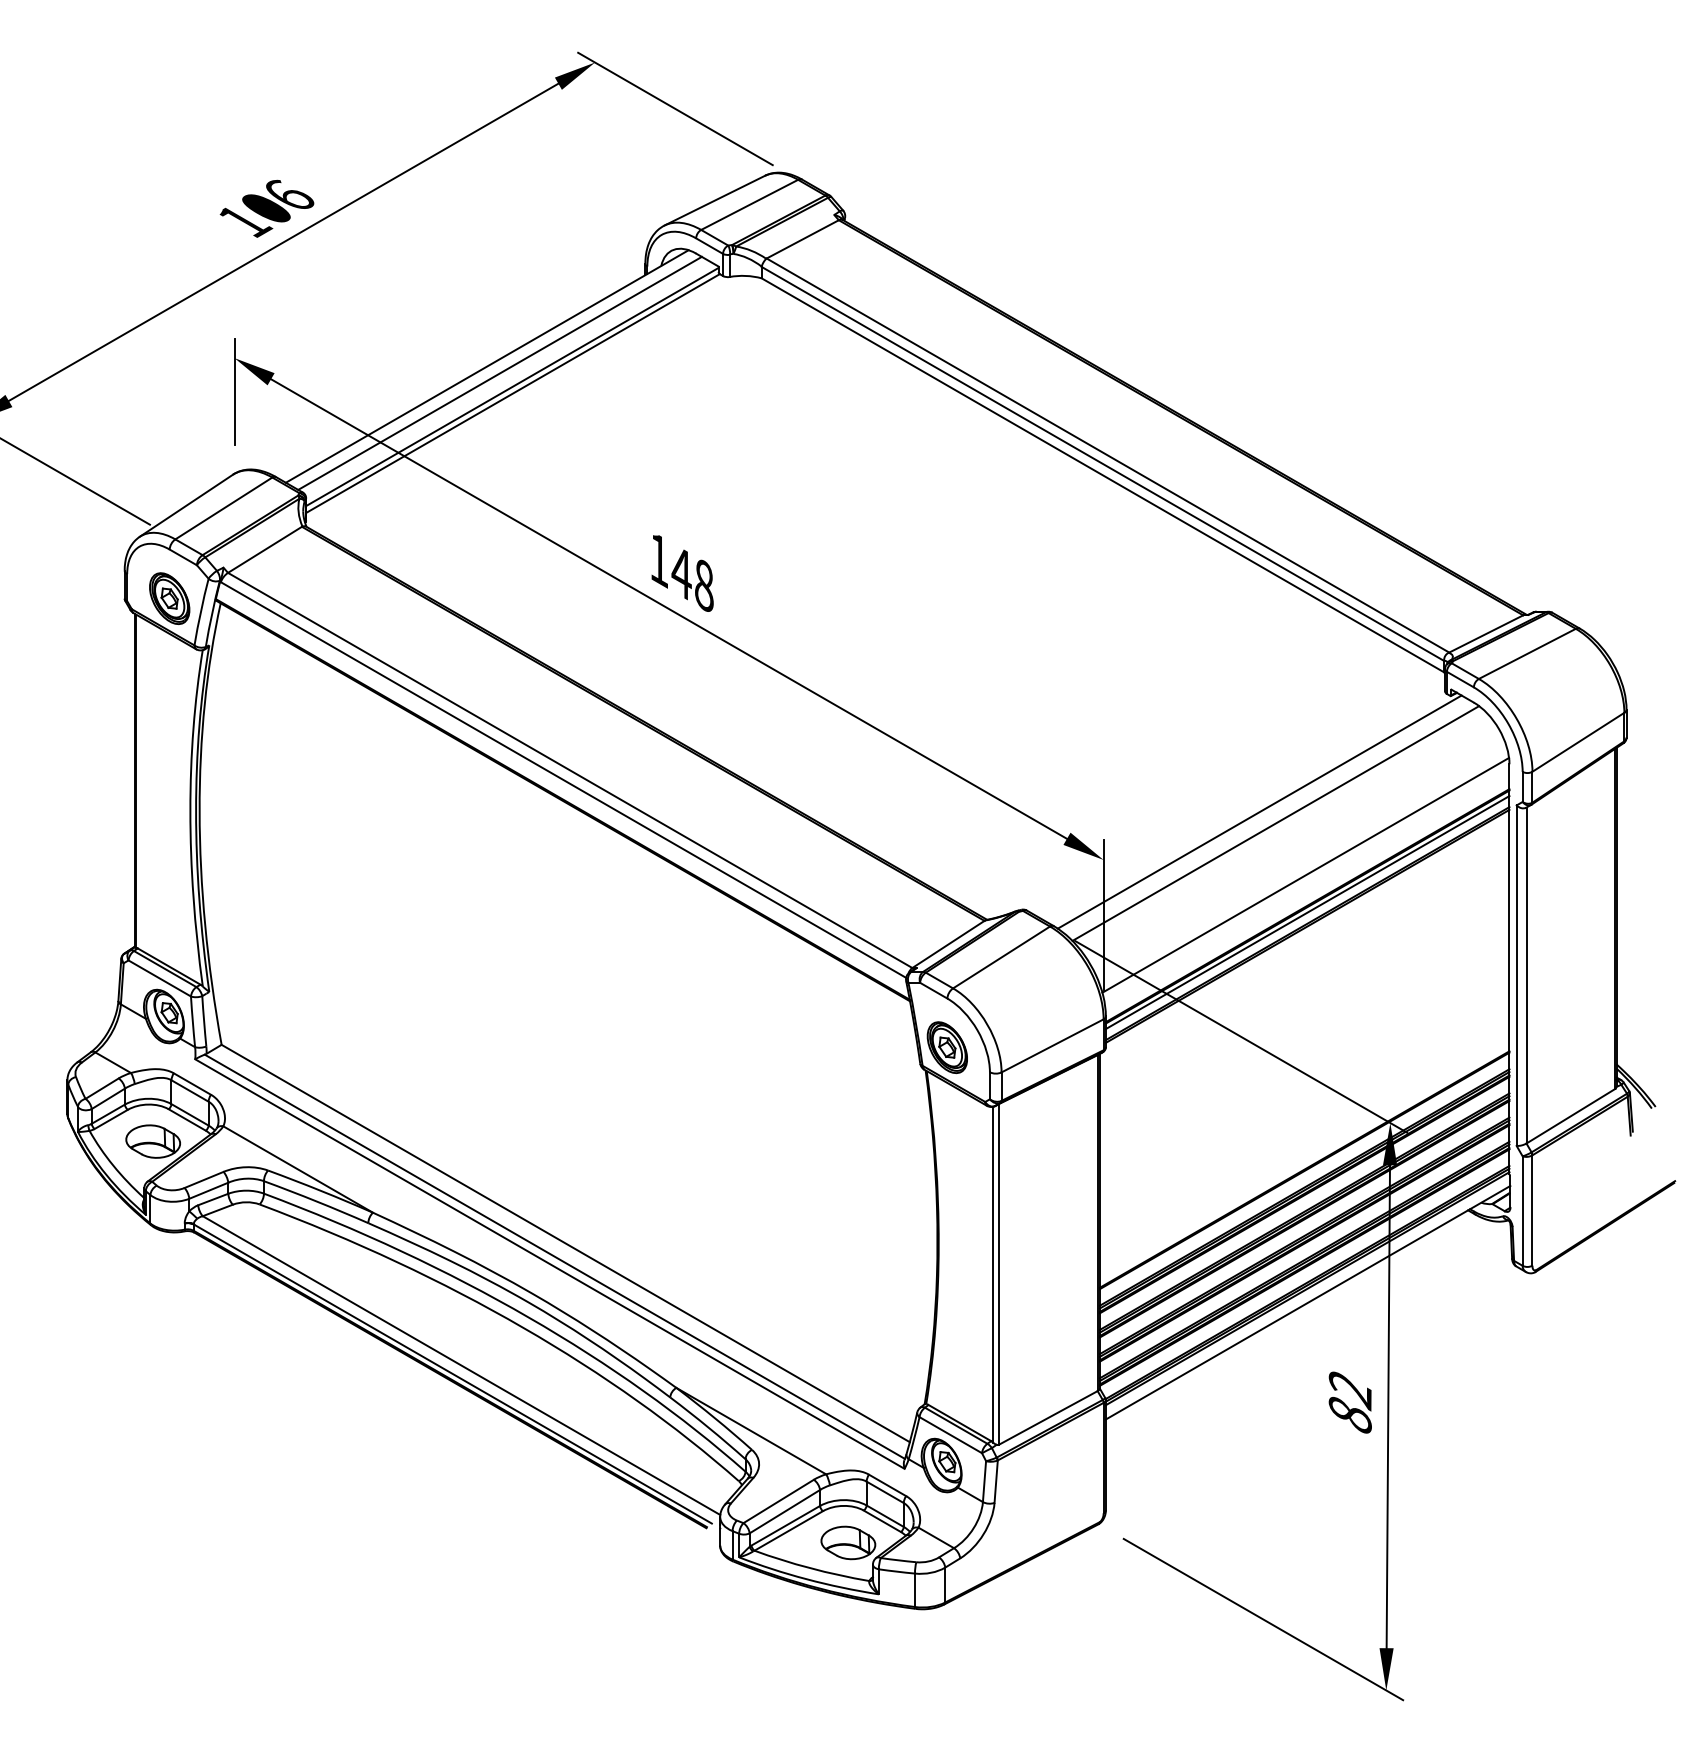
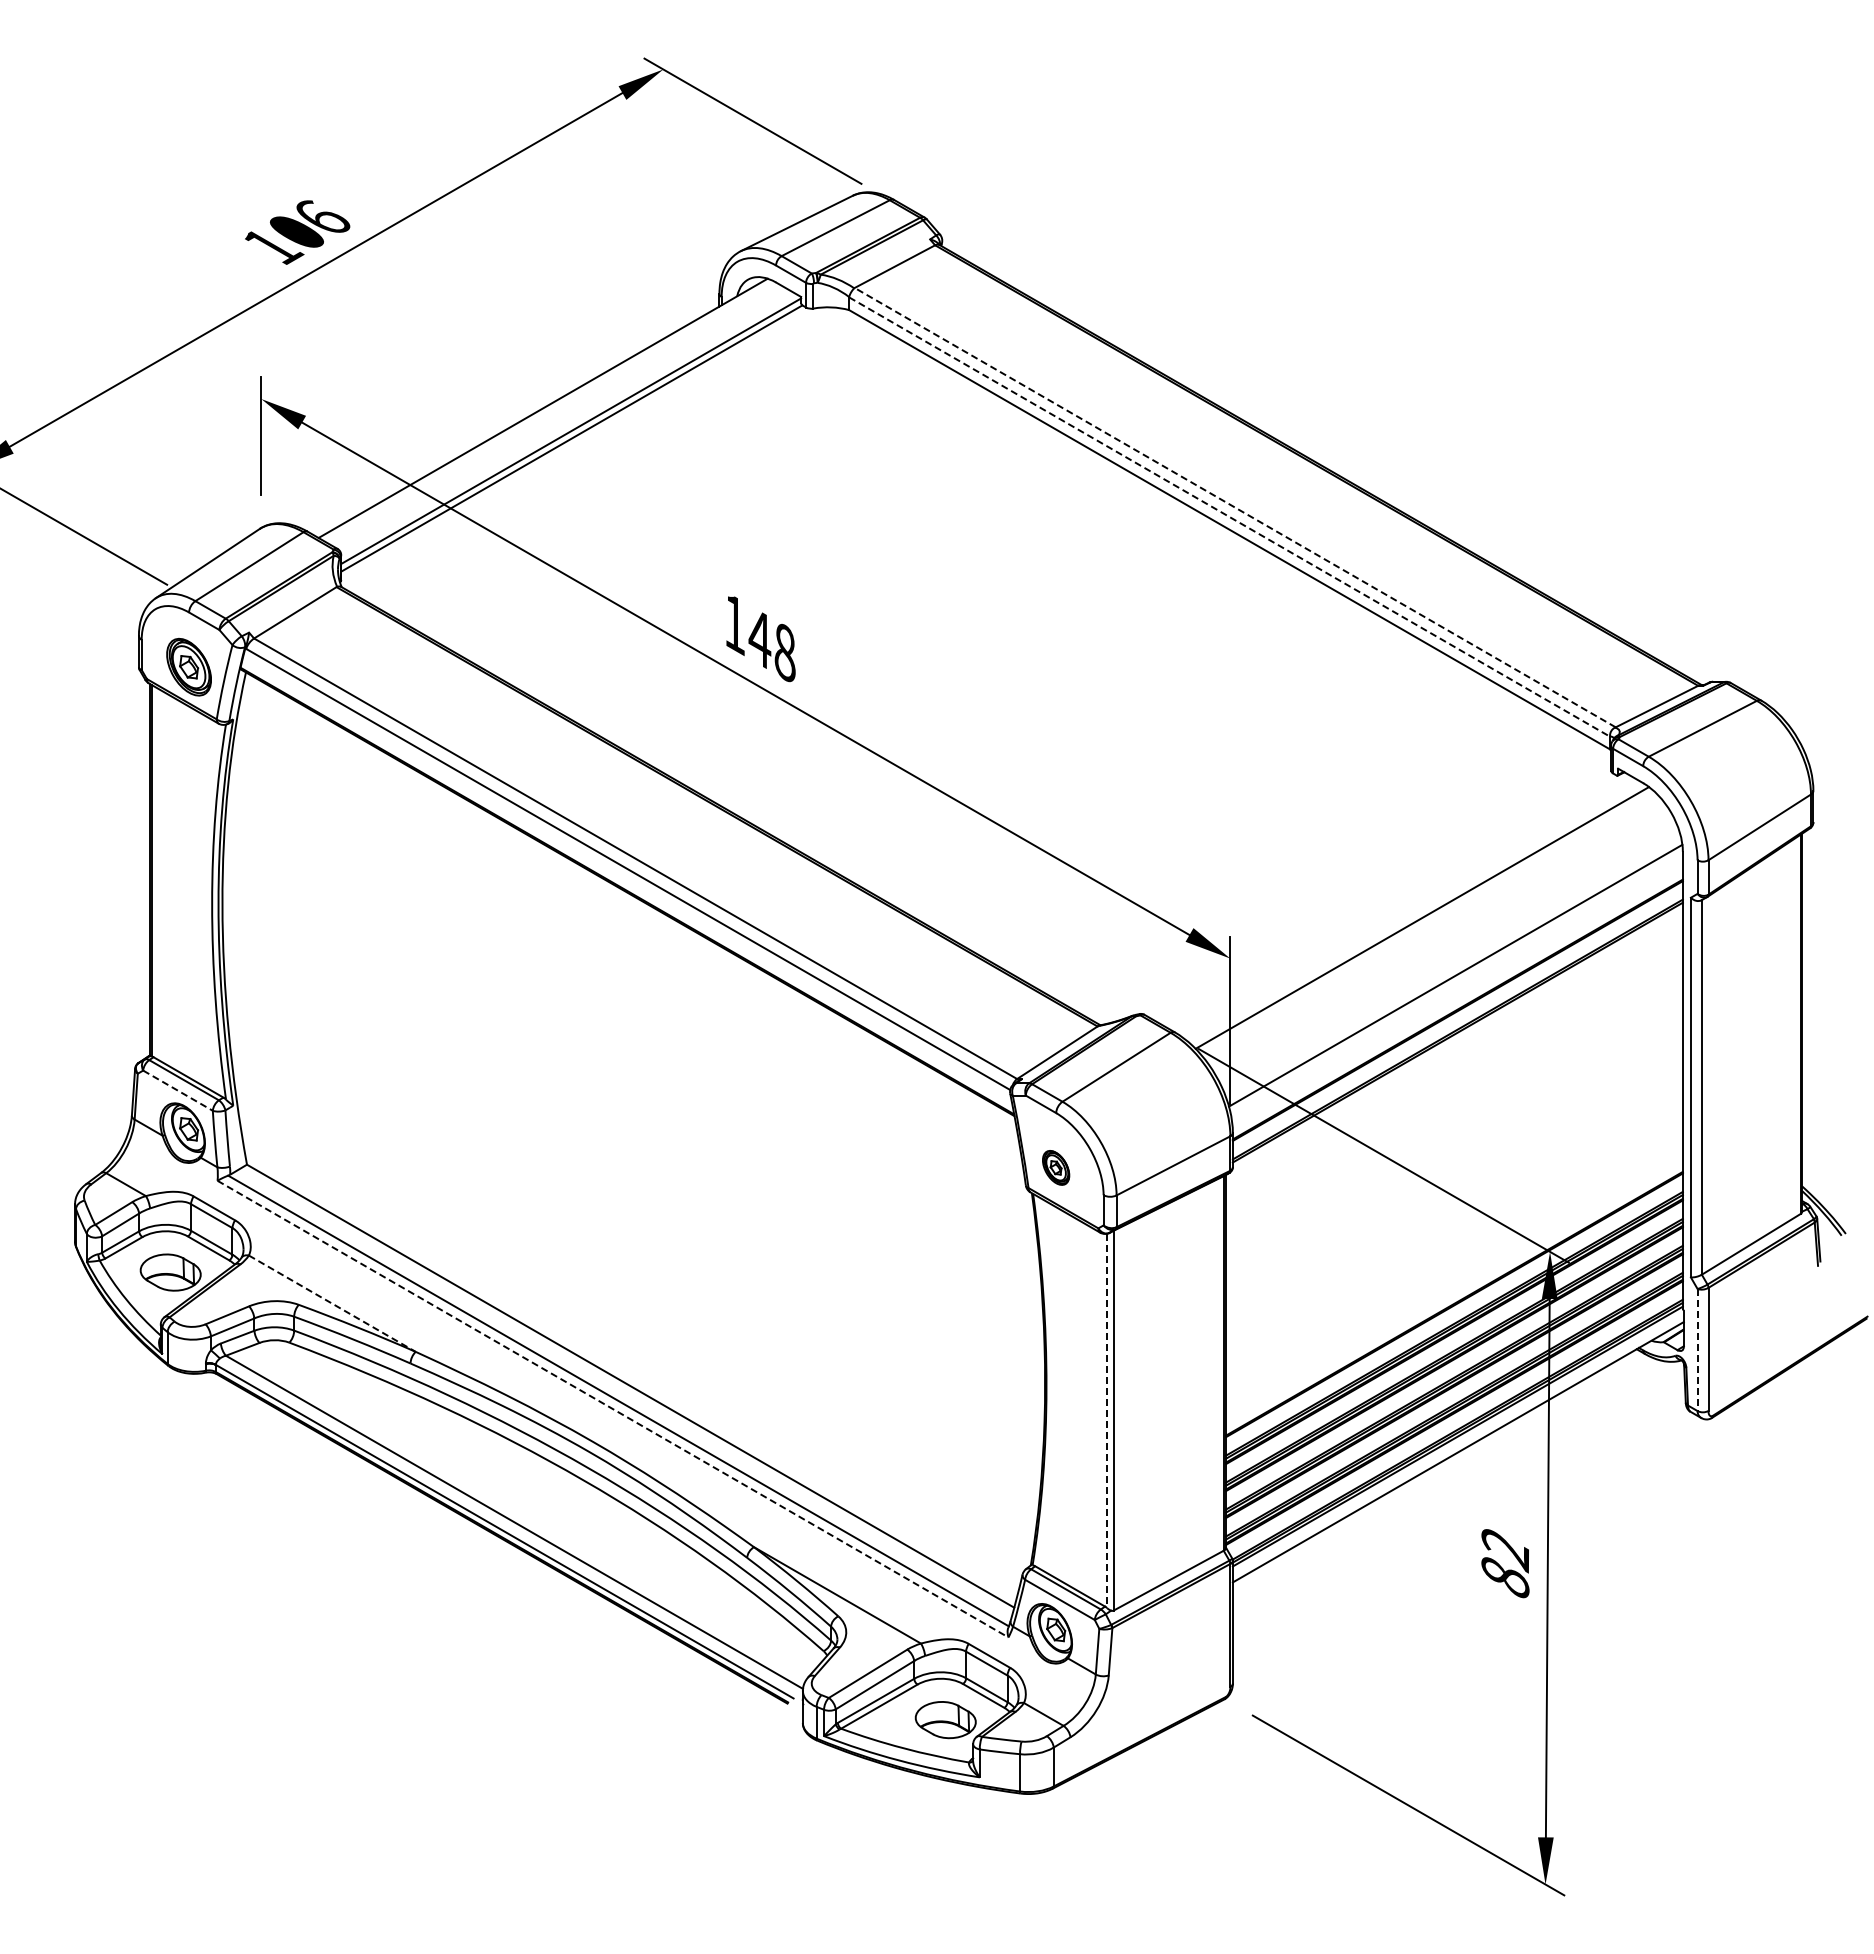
line: (500, 372) -> (557, 415), removed
line: (1107, 455) -> (1234, 507), solid -> dashed
line: (1103, 464) -> (1230, 517), solid -> dashed
line: (1259, 812) -> (1404, 905), removed
line: (1307, 912) -> (1457, 1017), removed
line: (160, 978) -> (178, 1090), solid -> dashed
part: (946, 1047) -> (1055, 1167), size x0.6
line: (298, 1169) -> (332, 1303), solid -> dashed
line: (1522, 1211) -> (1697, 1350), solid -> dashed
line: (550, 1264) -> (613, 1409), solid -> dashed
line: (993, 1275) -> (1107, 1421), solid -> dashed

